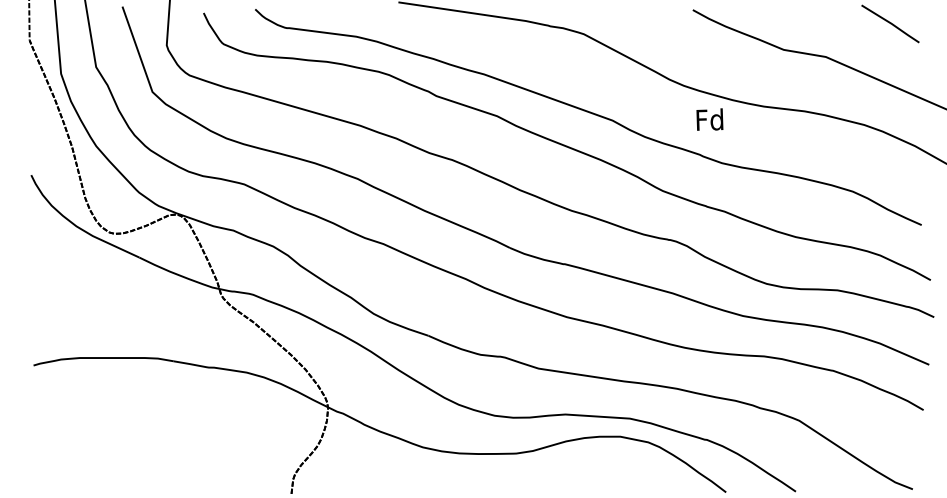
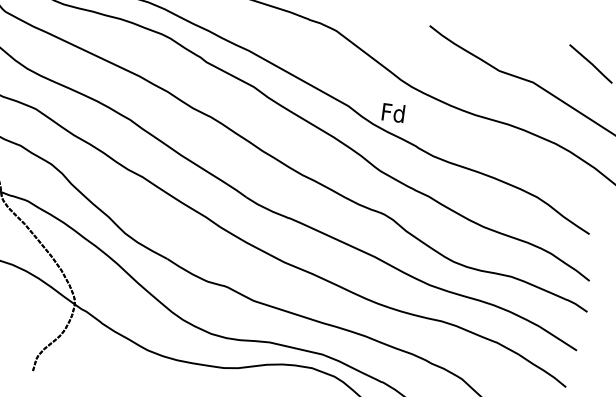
text: (709, 119) -> (393, 112), moved

